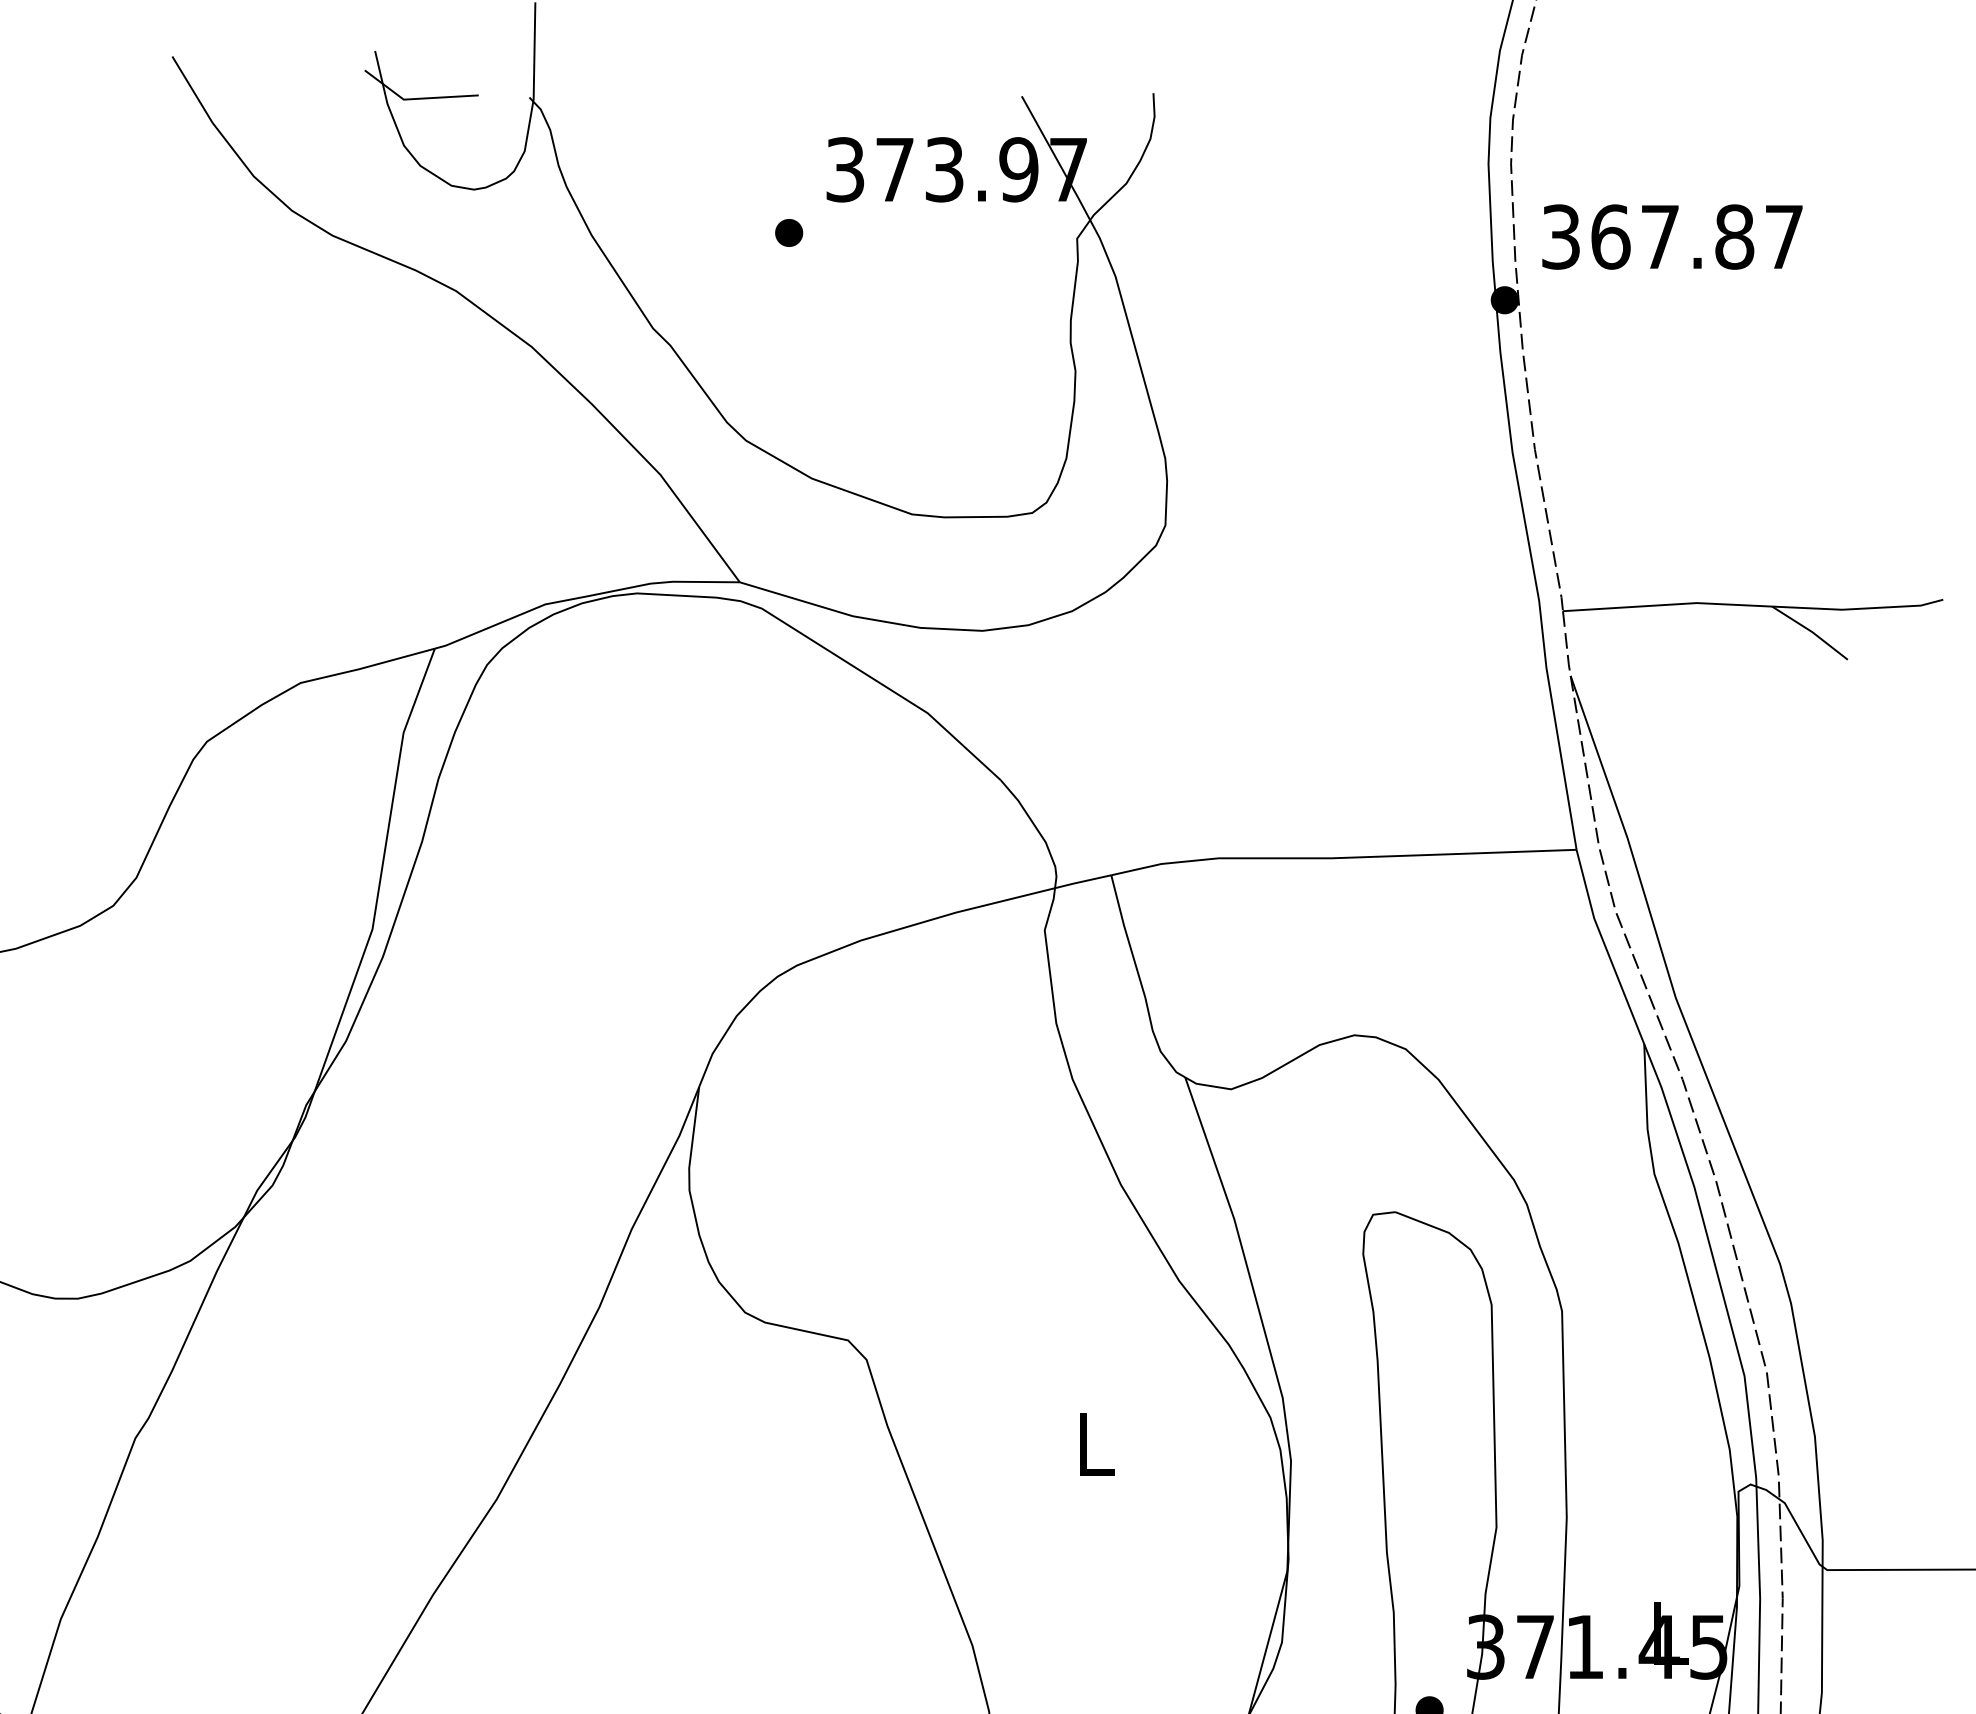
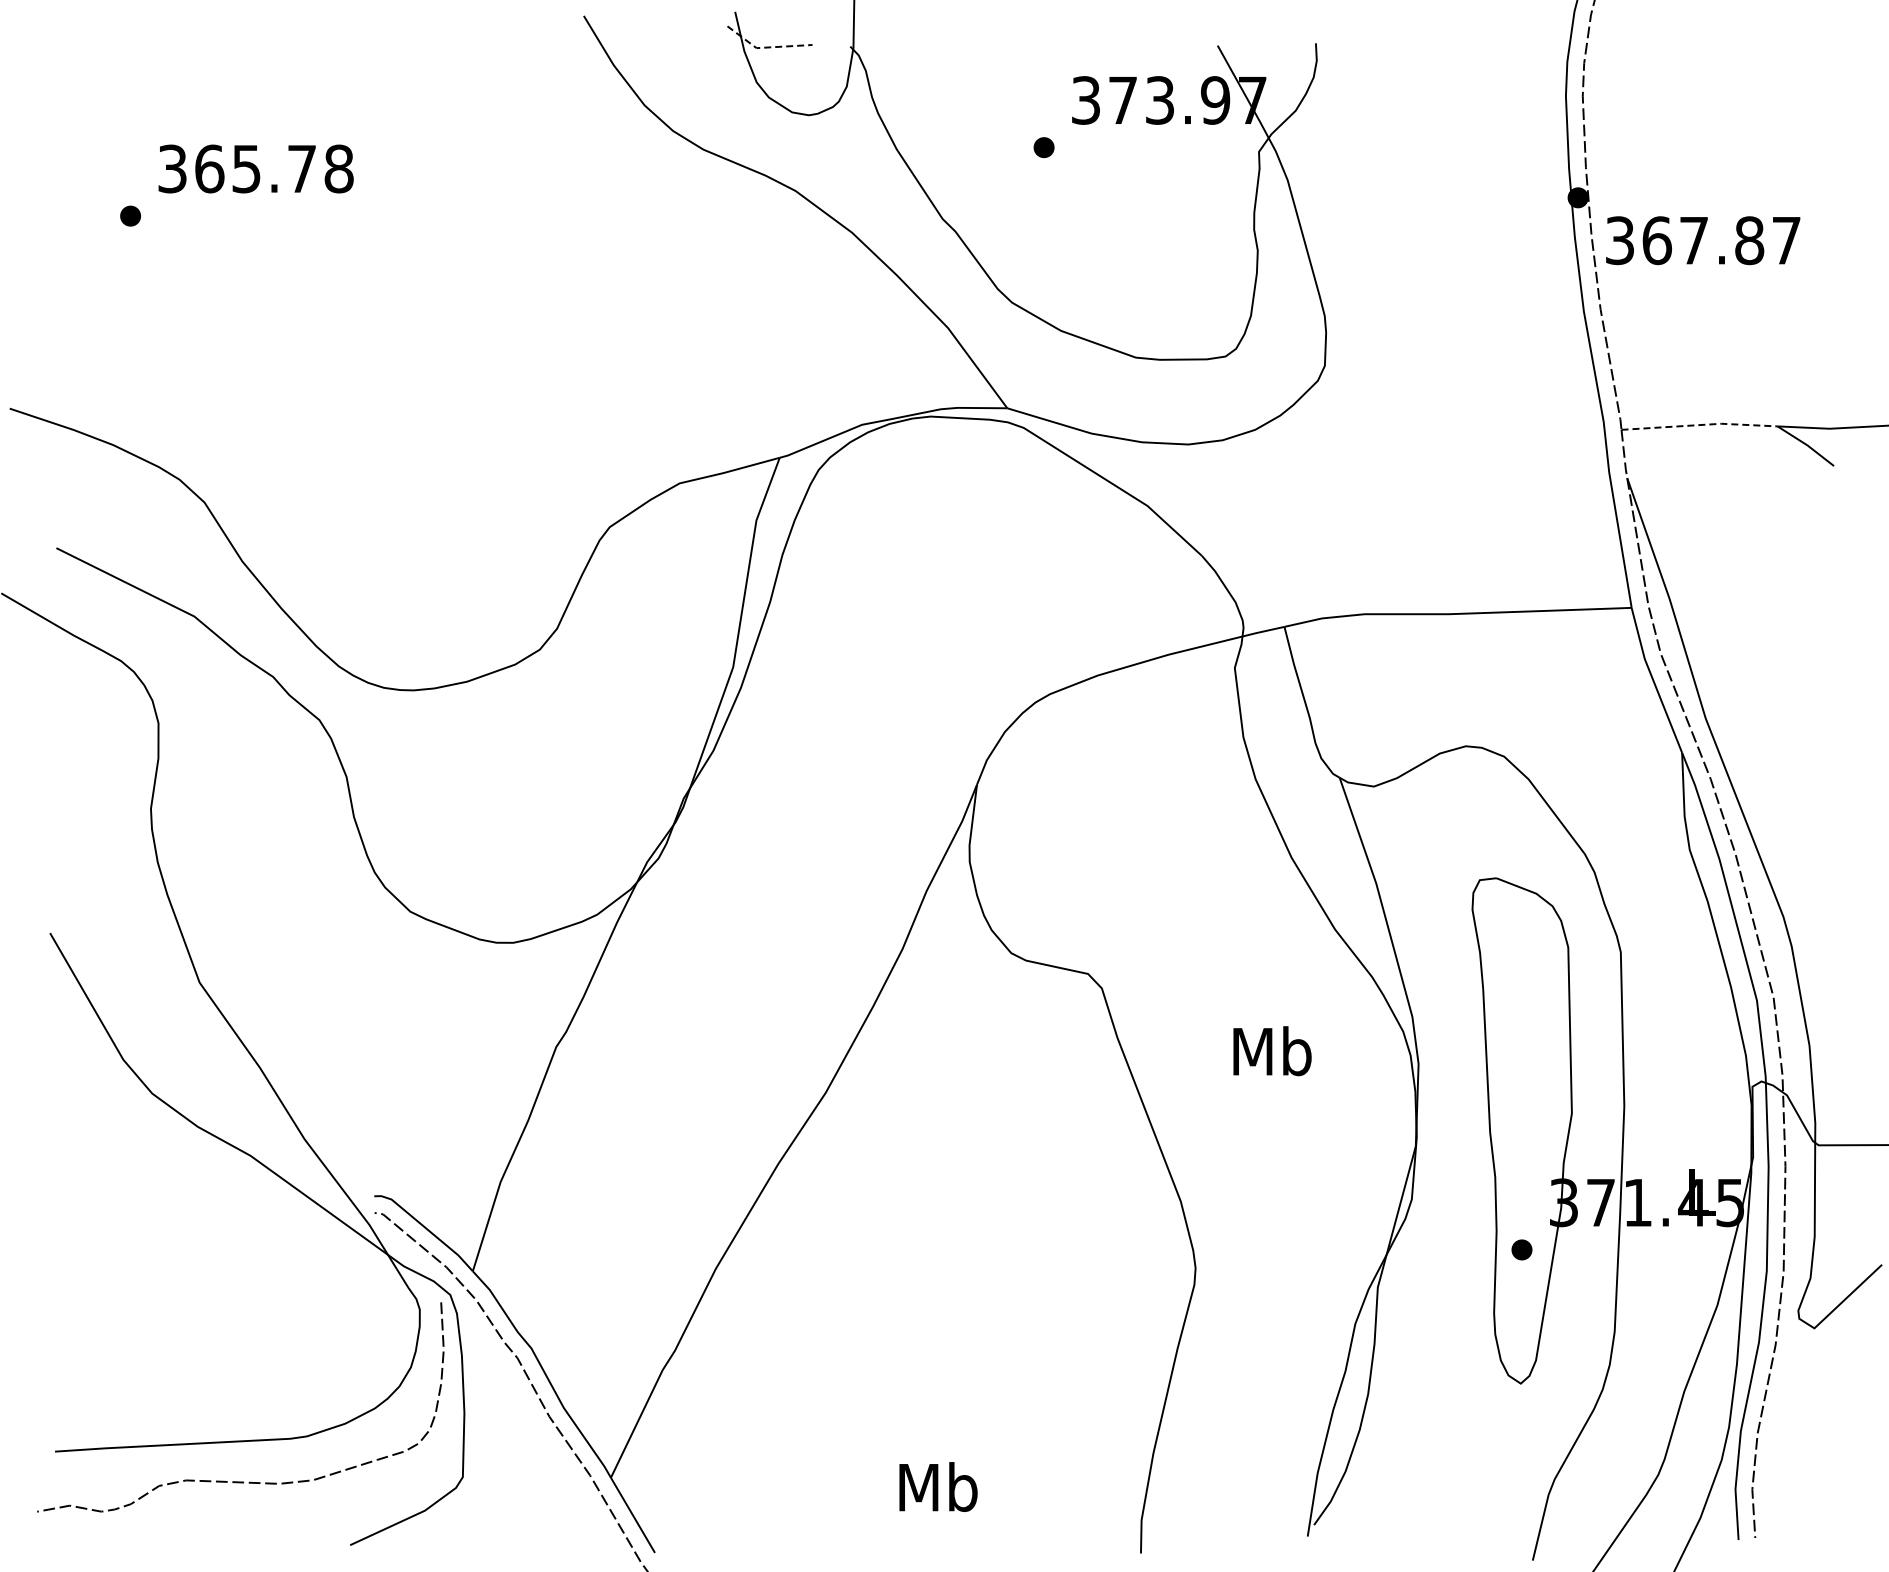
line: (417, 98) -> (766, 47), solid -> dashed
text: (1672, 236) -> (1703, 240), moved
line: (1668, 605) -> (1700, 425), solid -> dashed
text: (1095, 1444) -> (1272, 1051), L -> Mb

